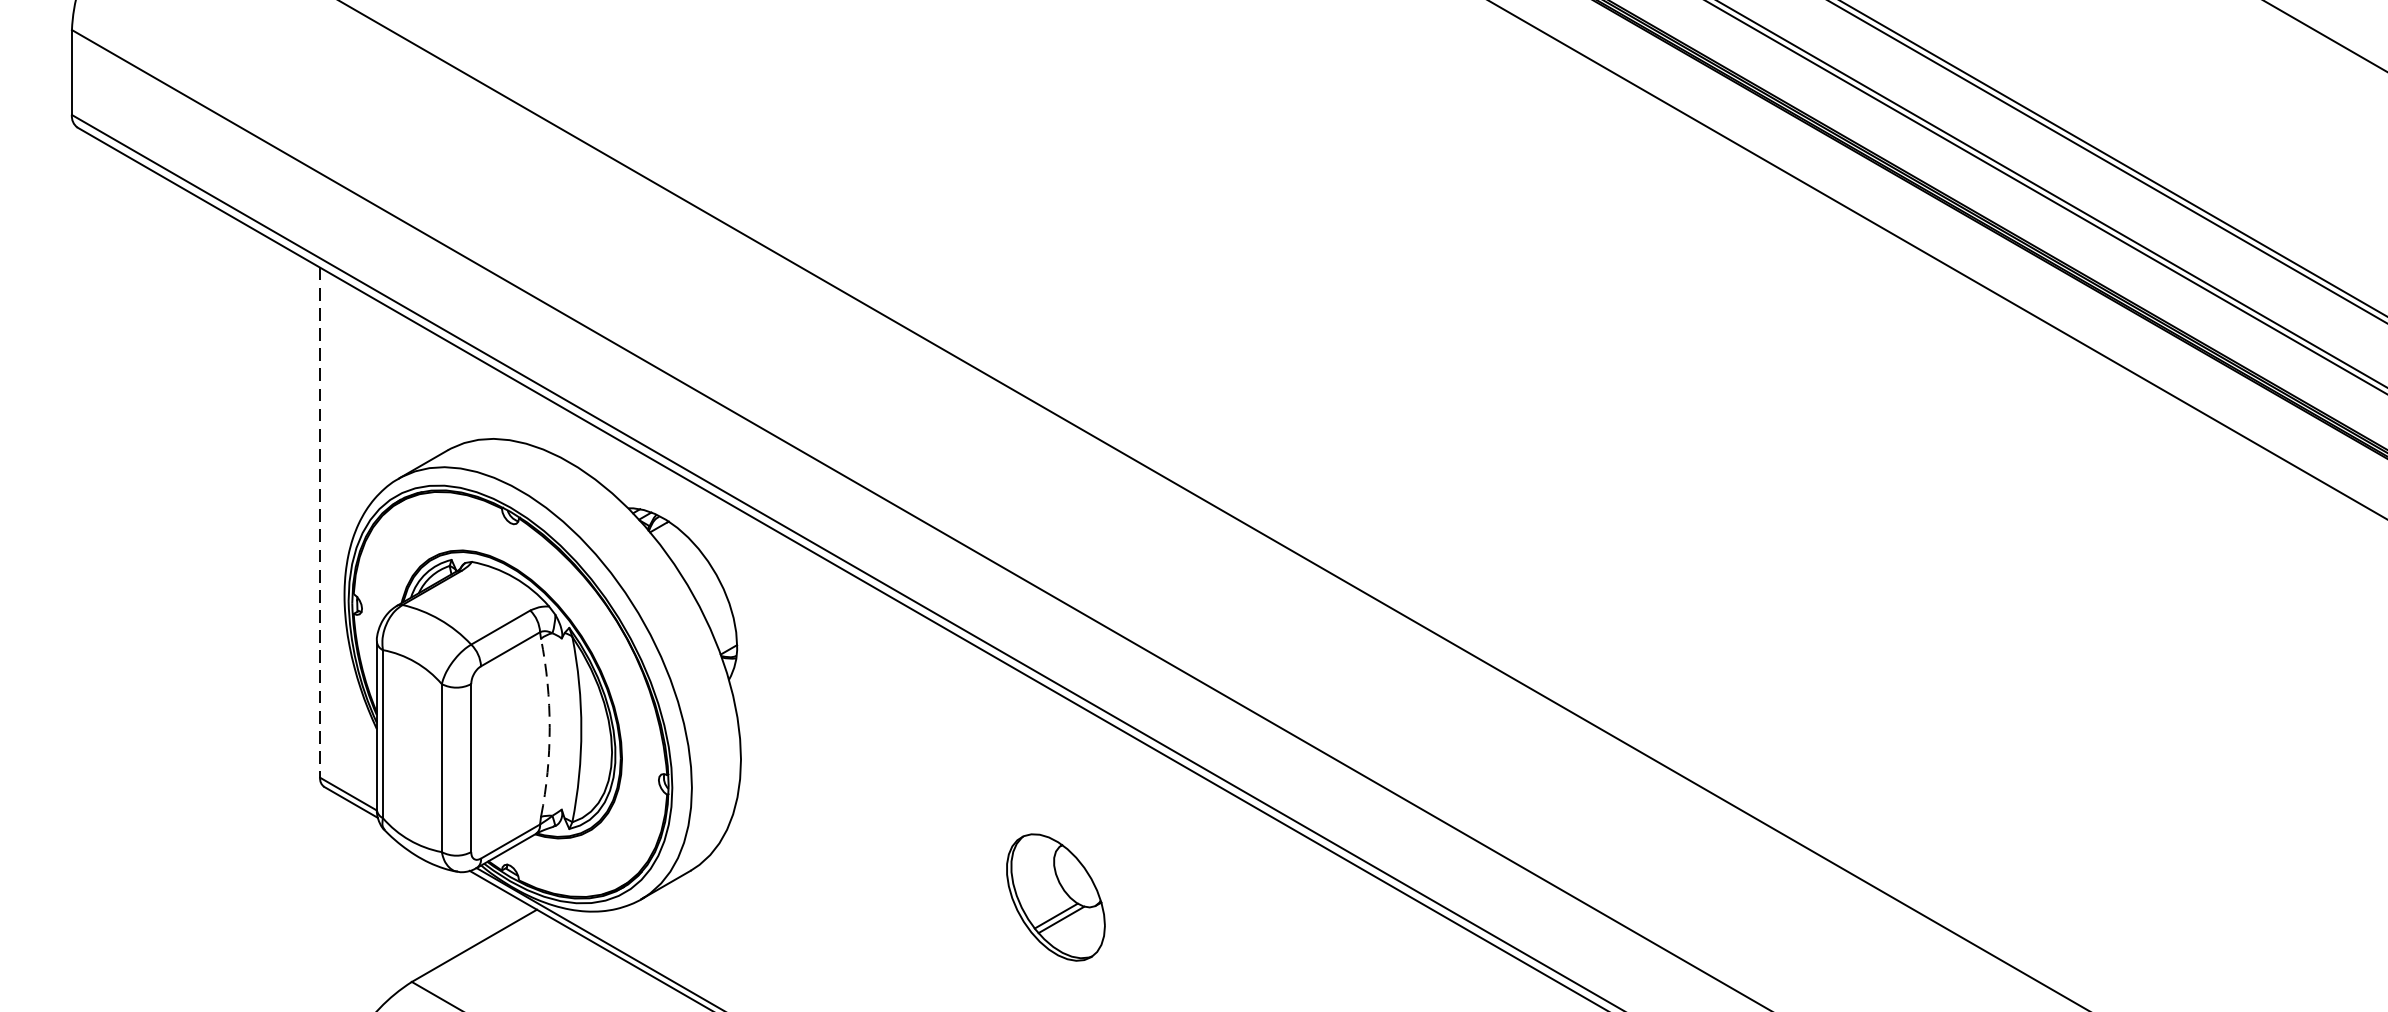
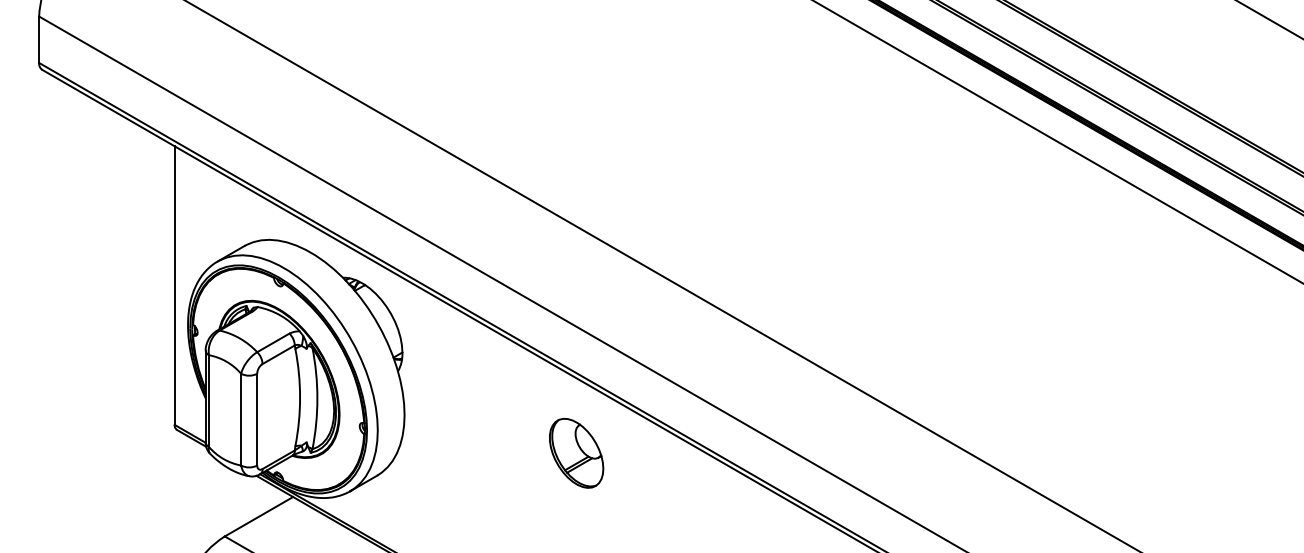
line: (319, 524) -> (174, 286), dashed -> solid
arc: (550, 727) -> (300, 397), dashed -> solid
part: (1055, 895) -> (576, 452), moved

